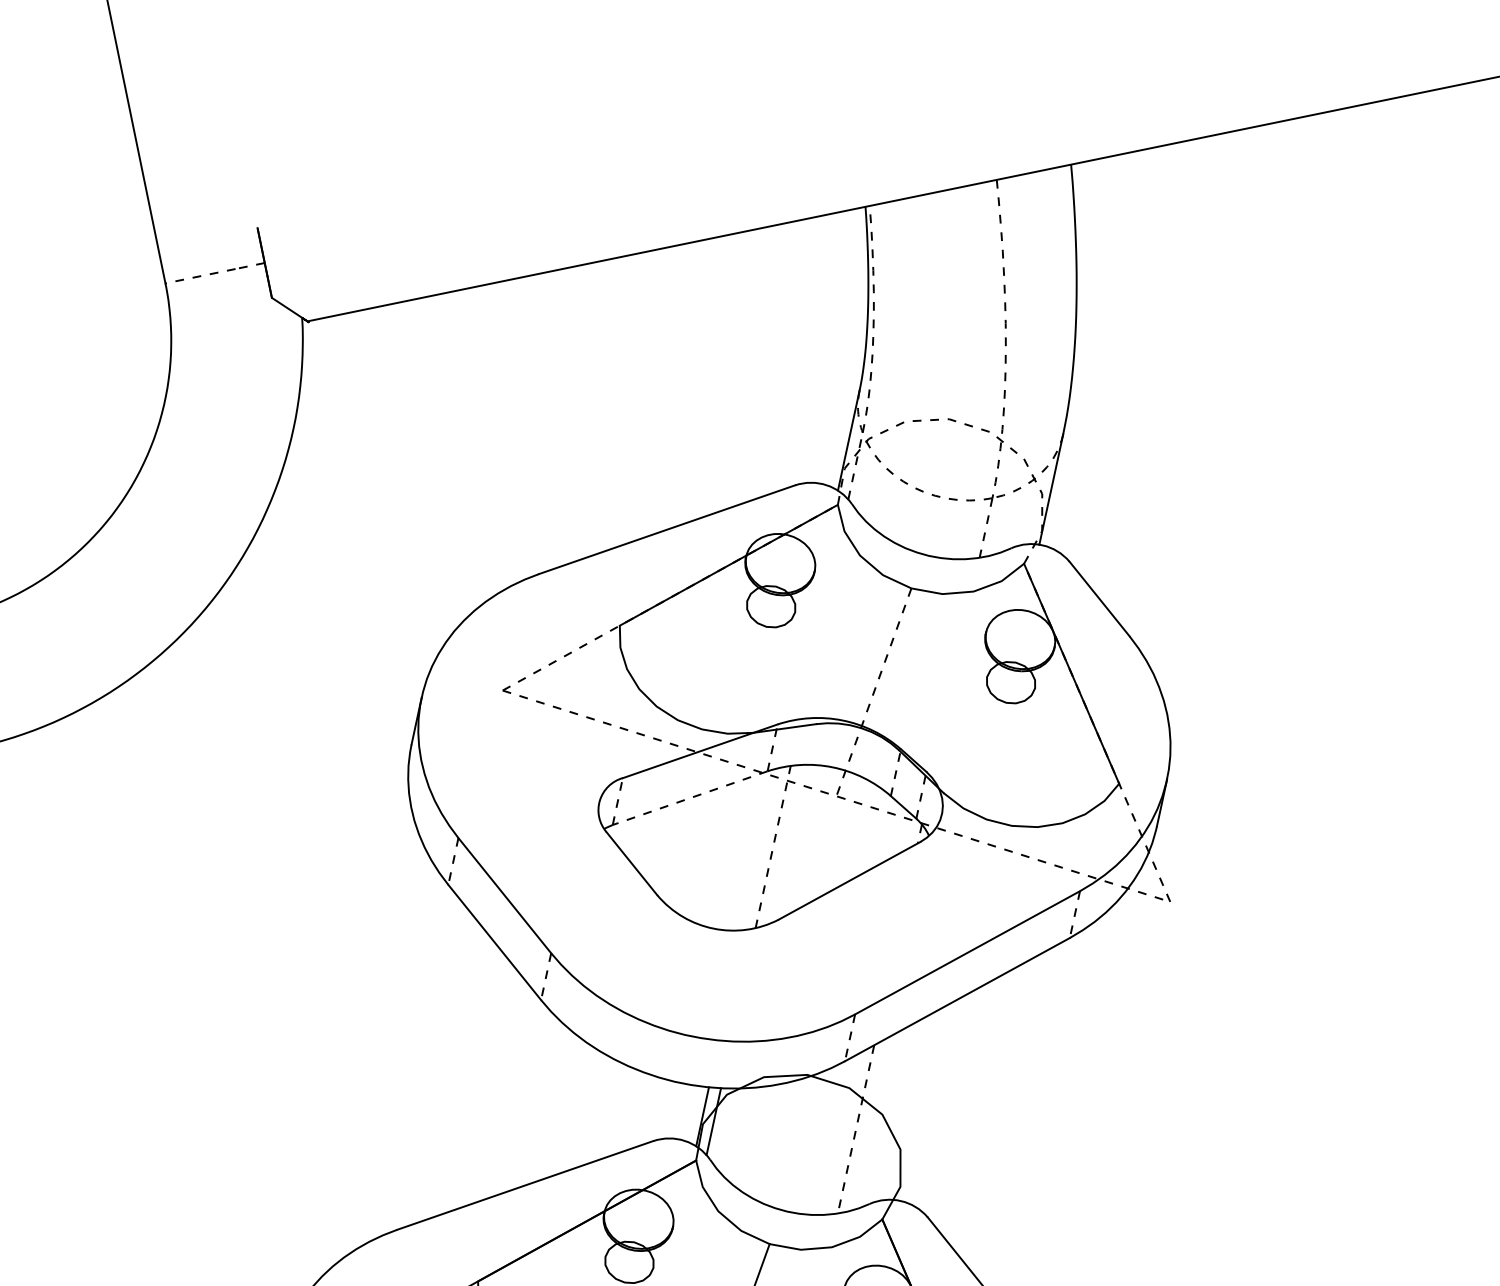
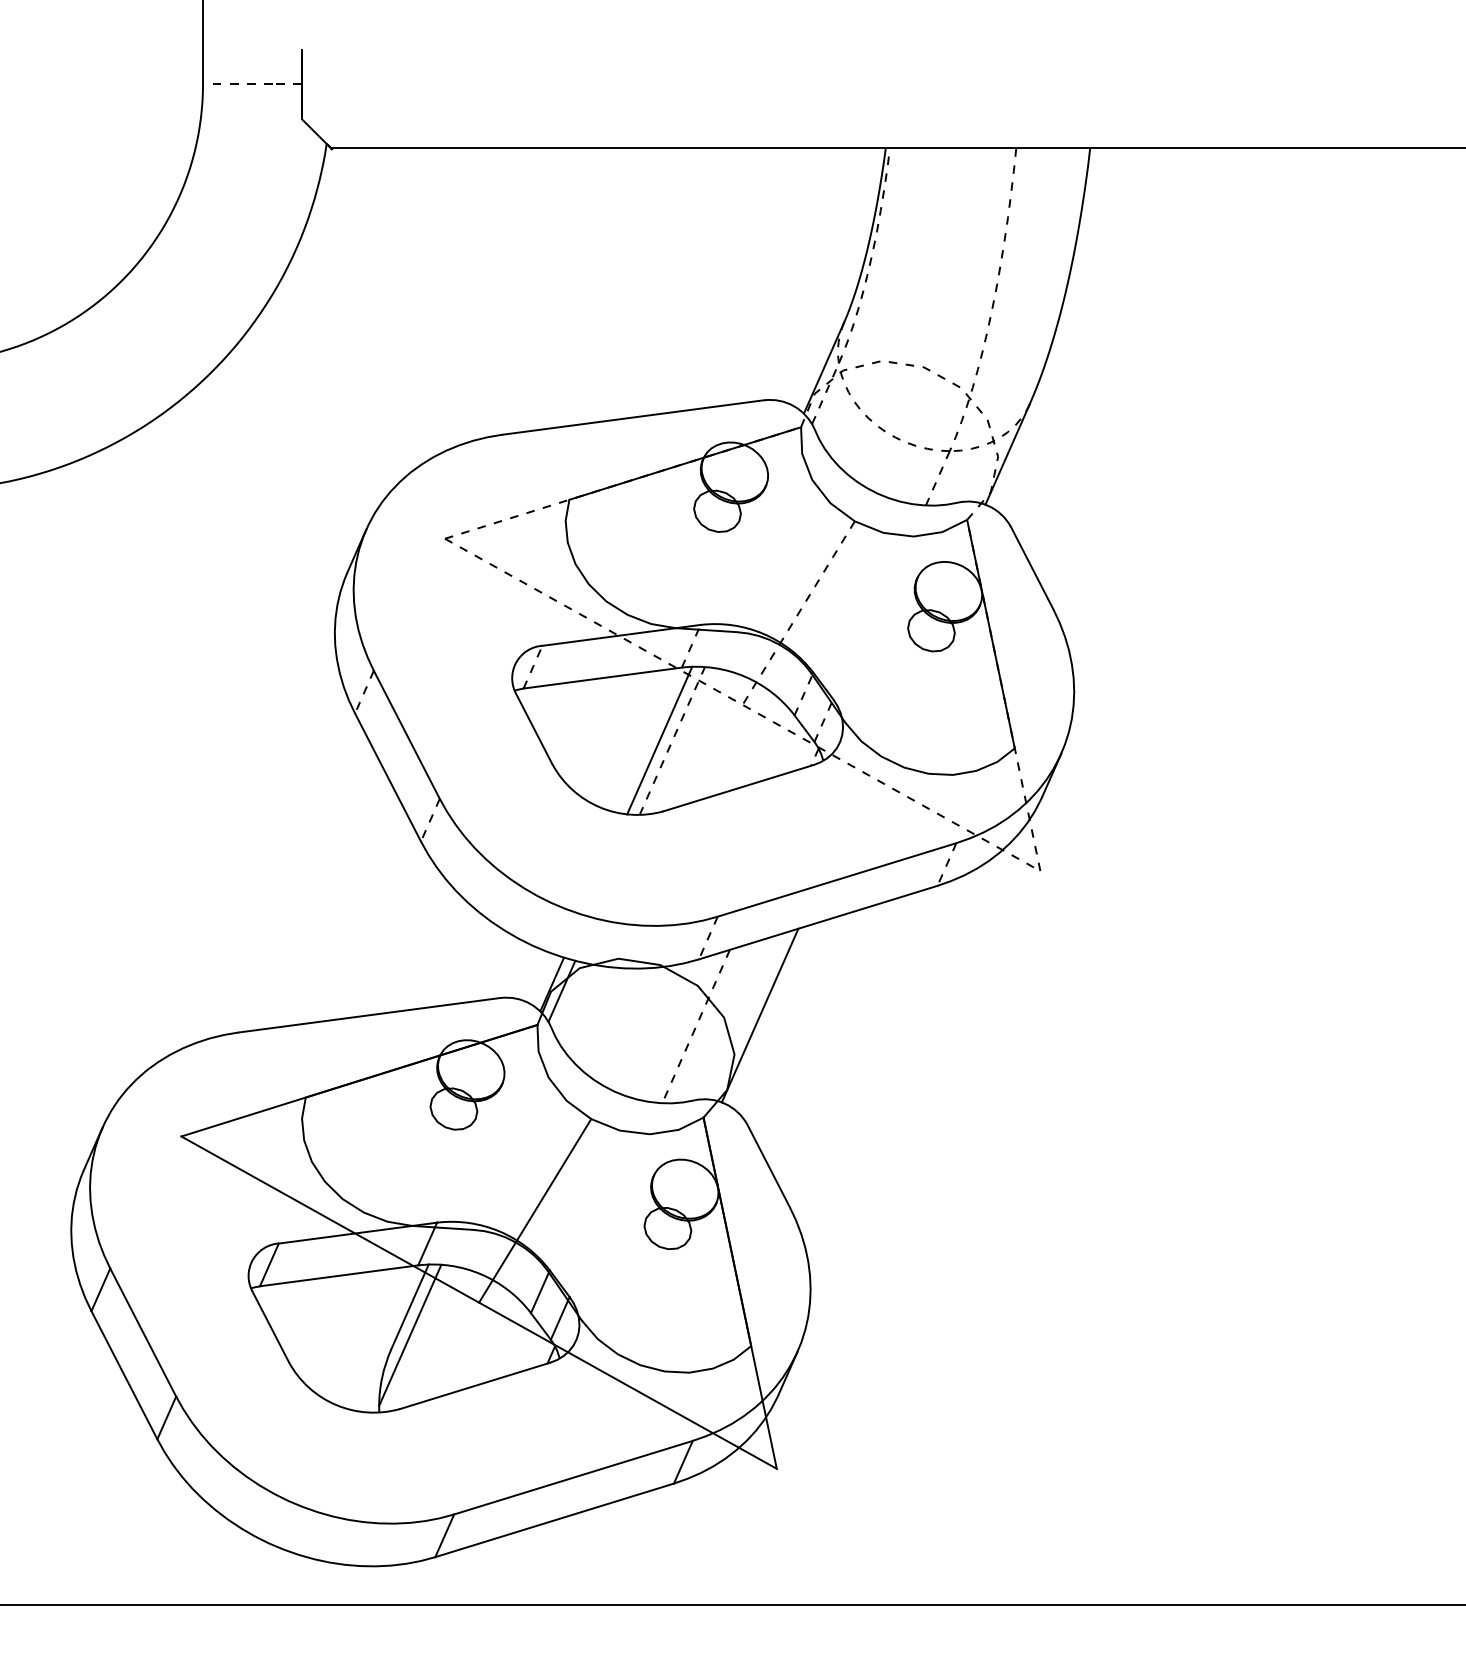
line: (690, 798) -> (602, 678), dashed -> solid
line: (760, 849) -> (659, 740), added
line: (917, 1105) -> (759, 1015), added

